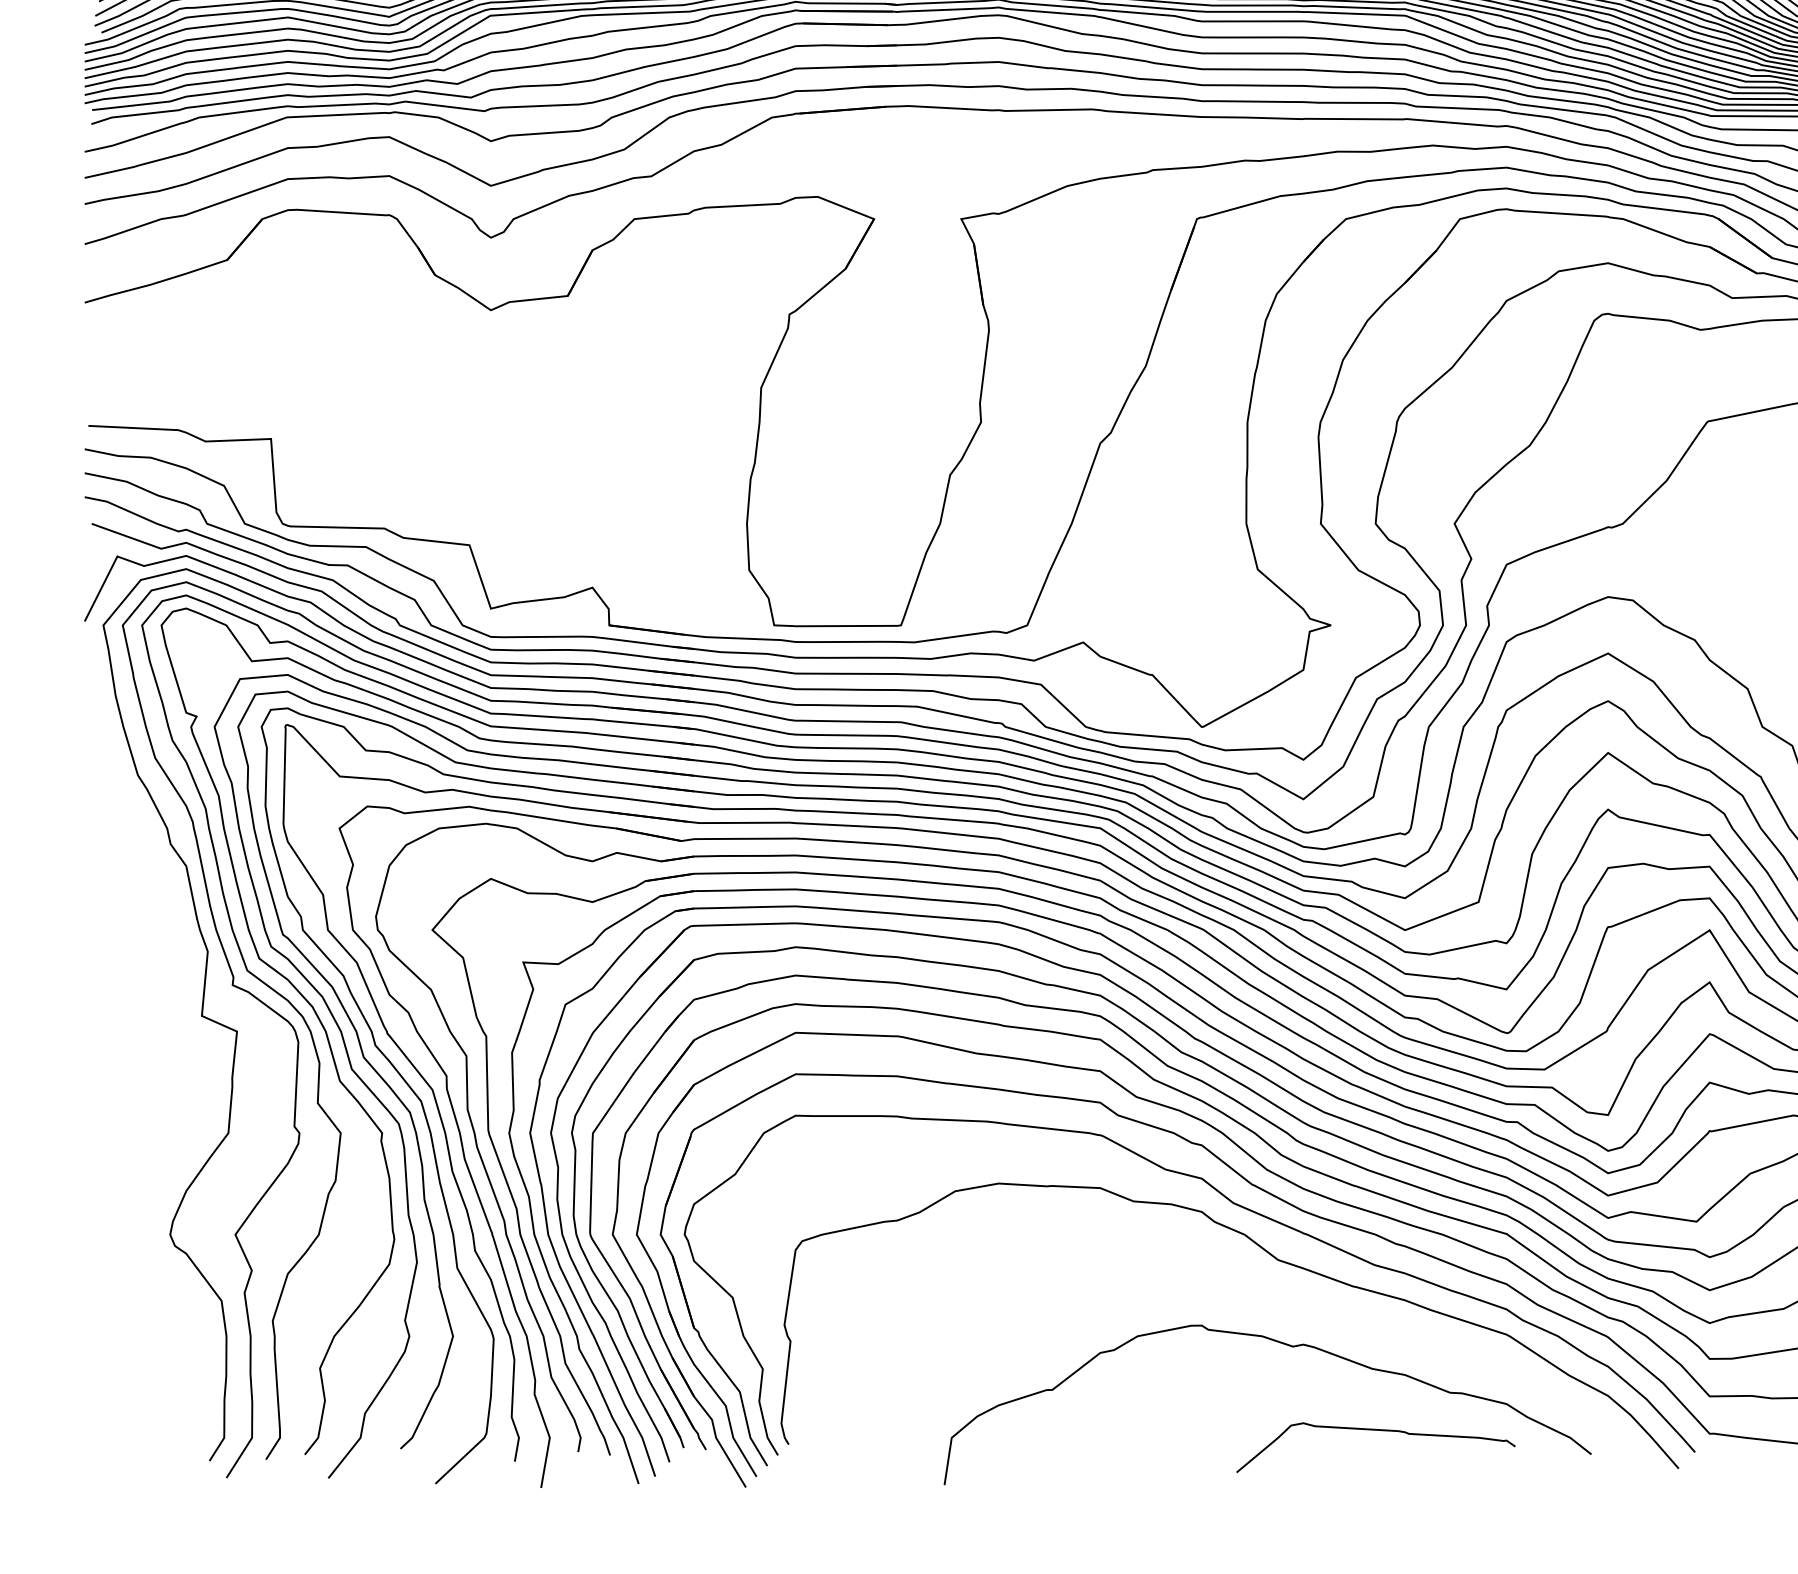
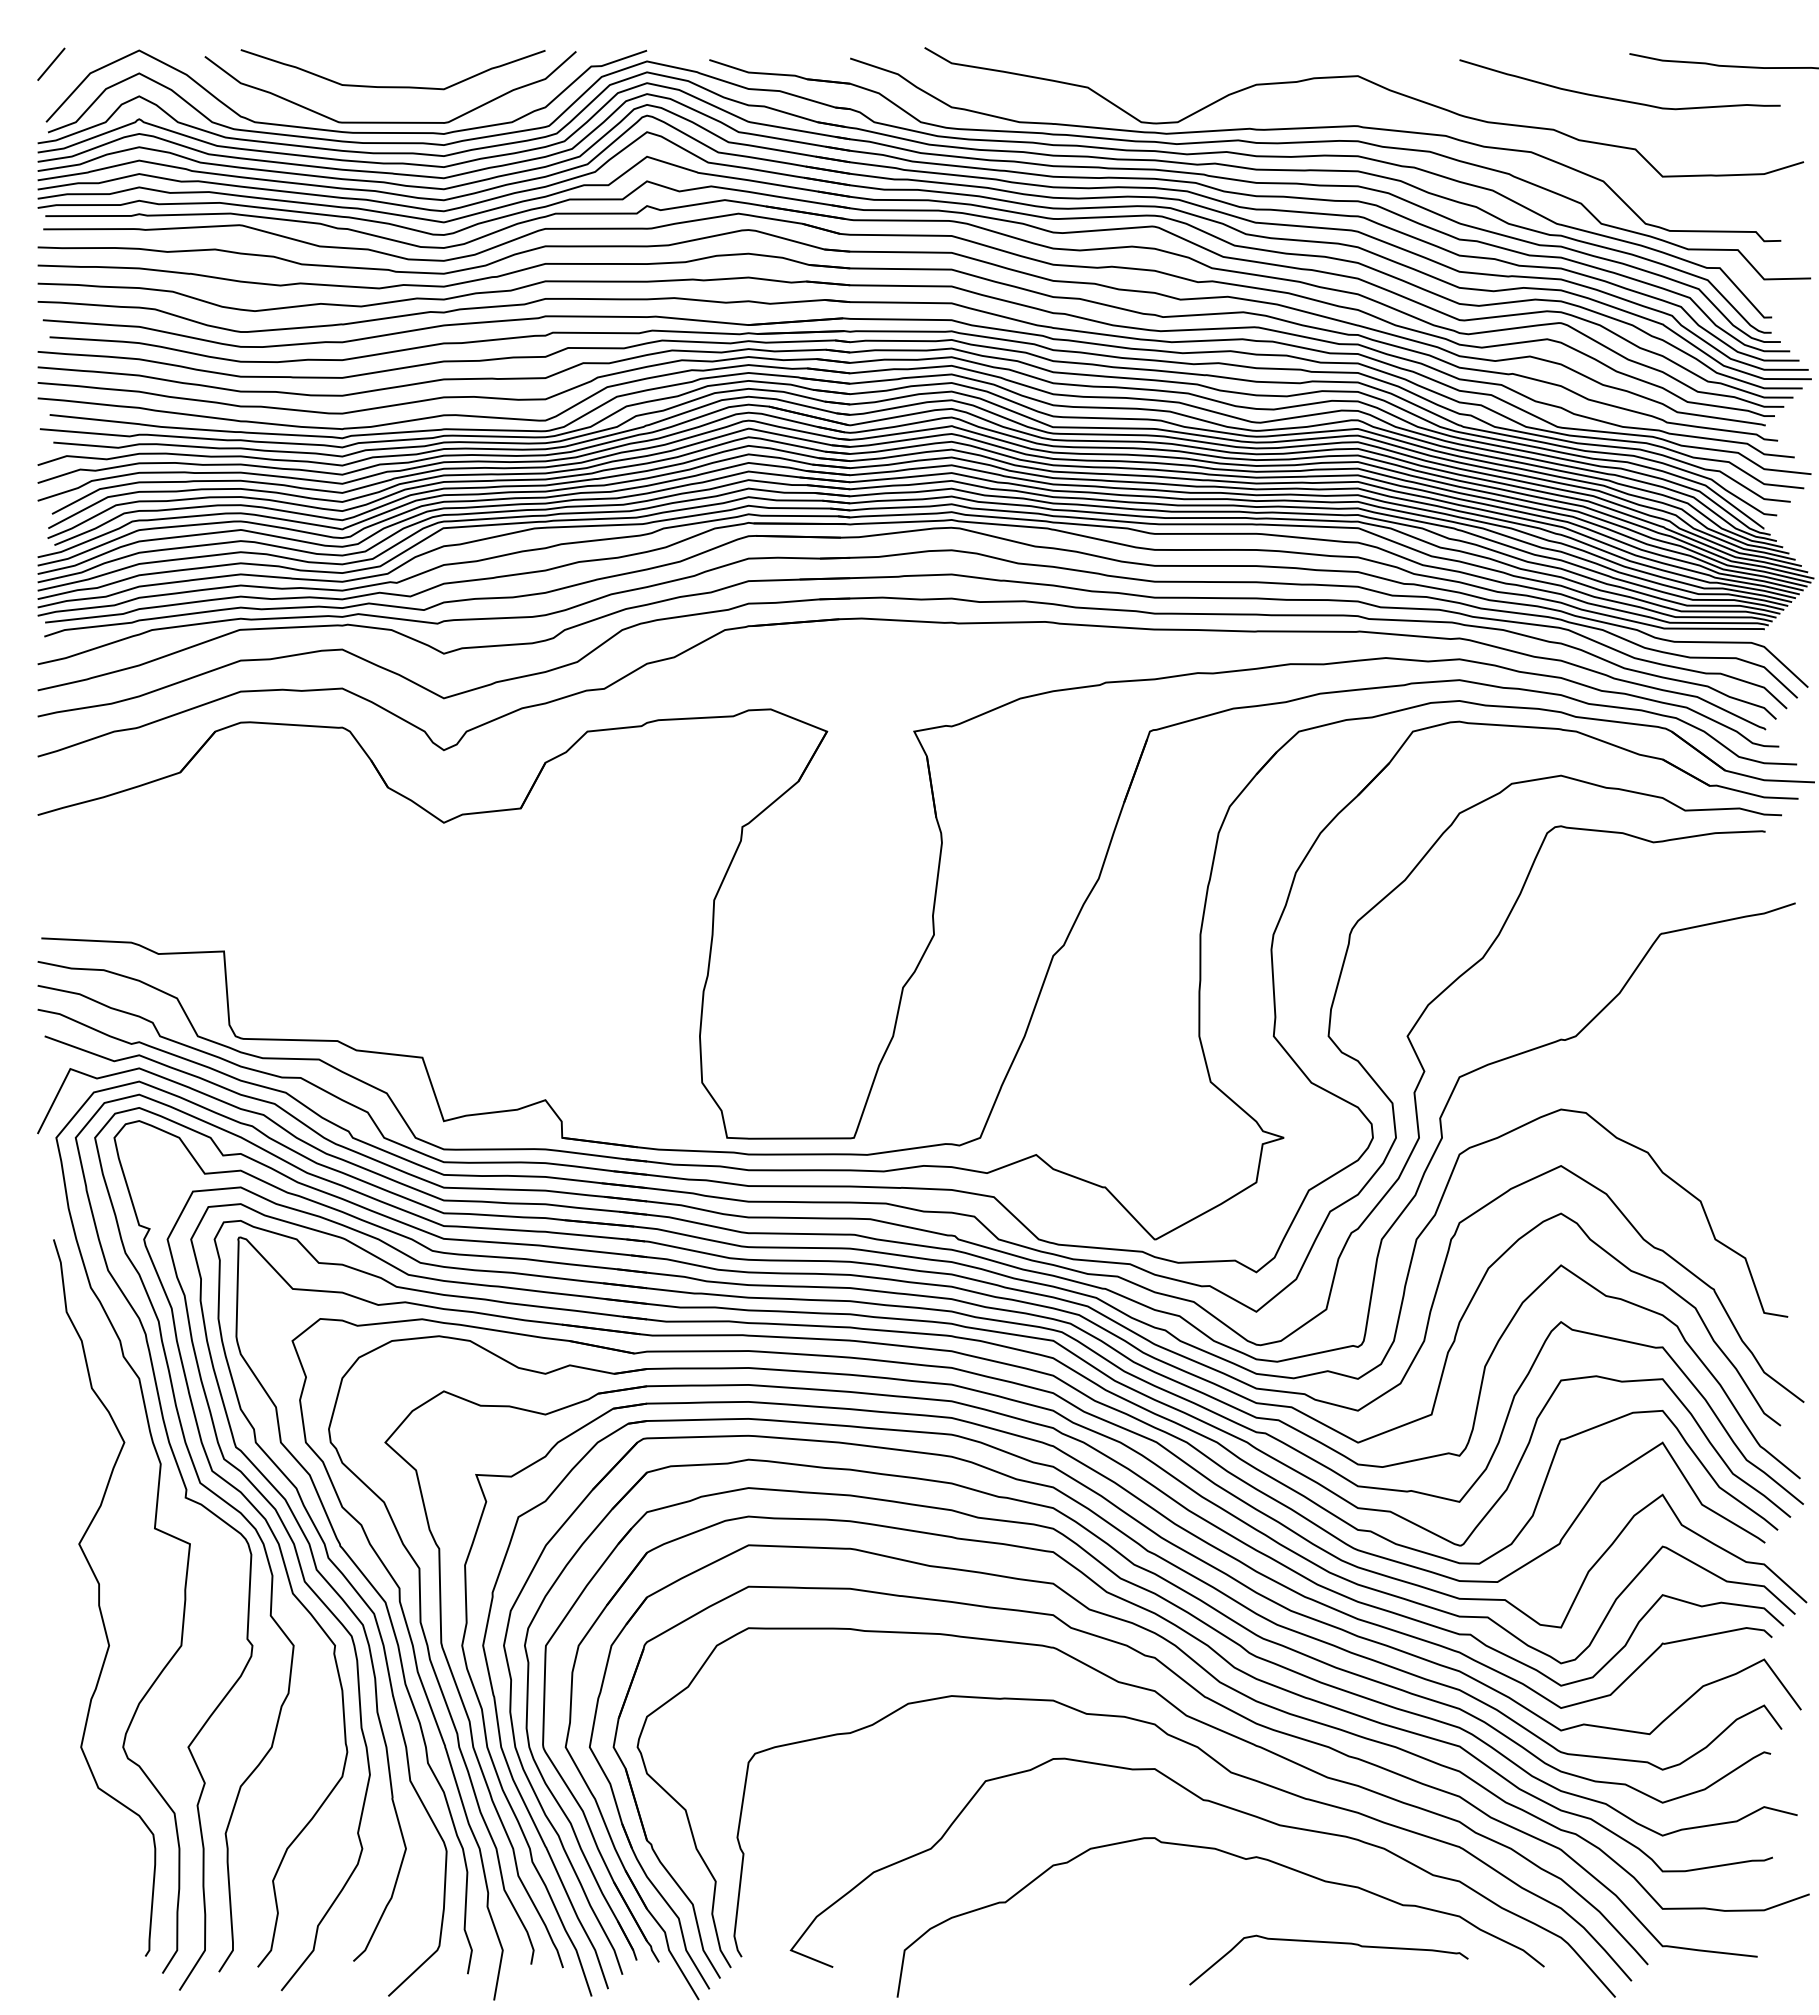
curve: (146, 1085) -> (99, 1597), added
curve: (1271, 1295) -> (1224, 1807), added

